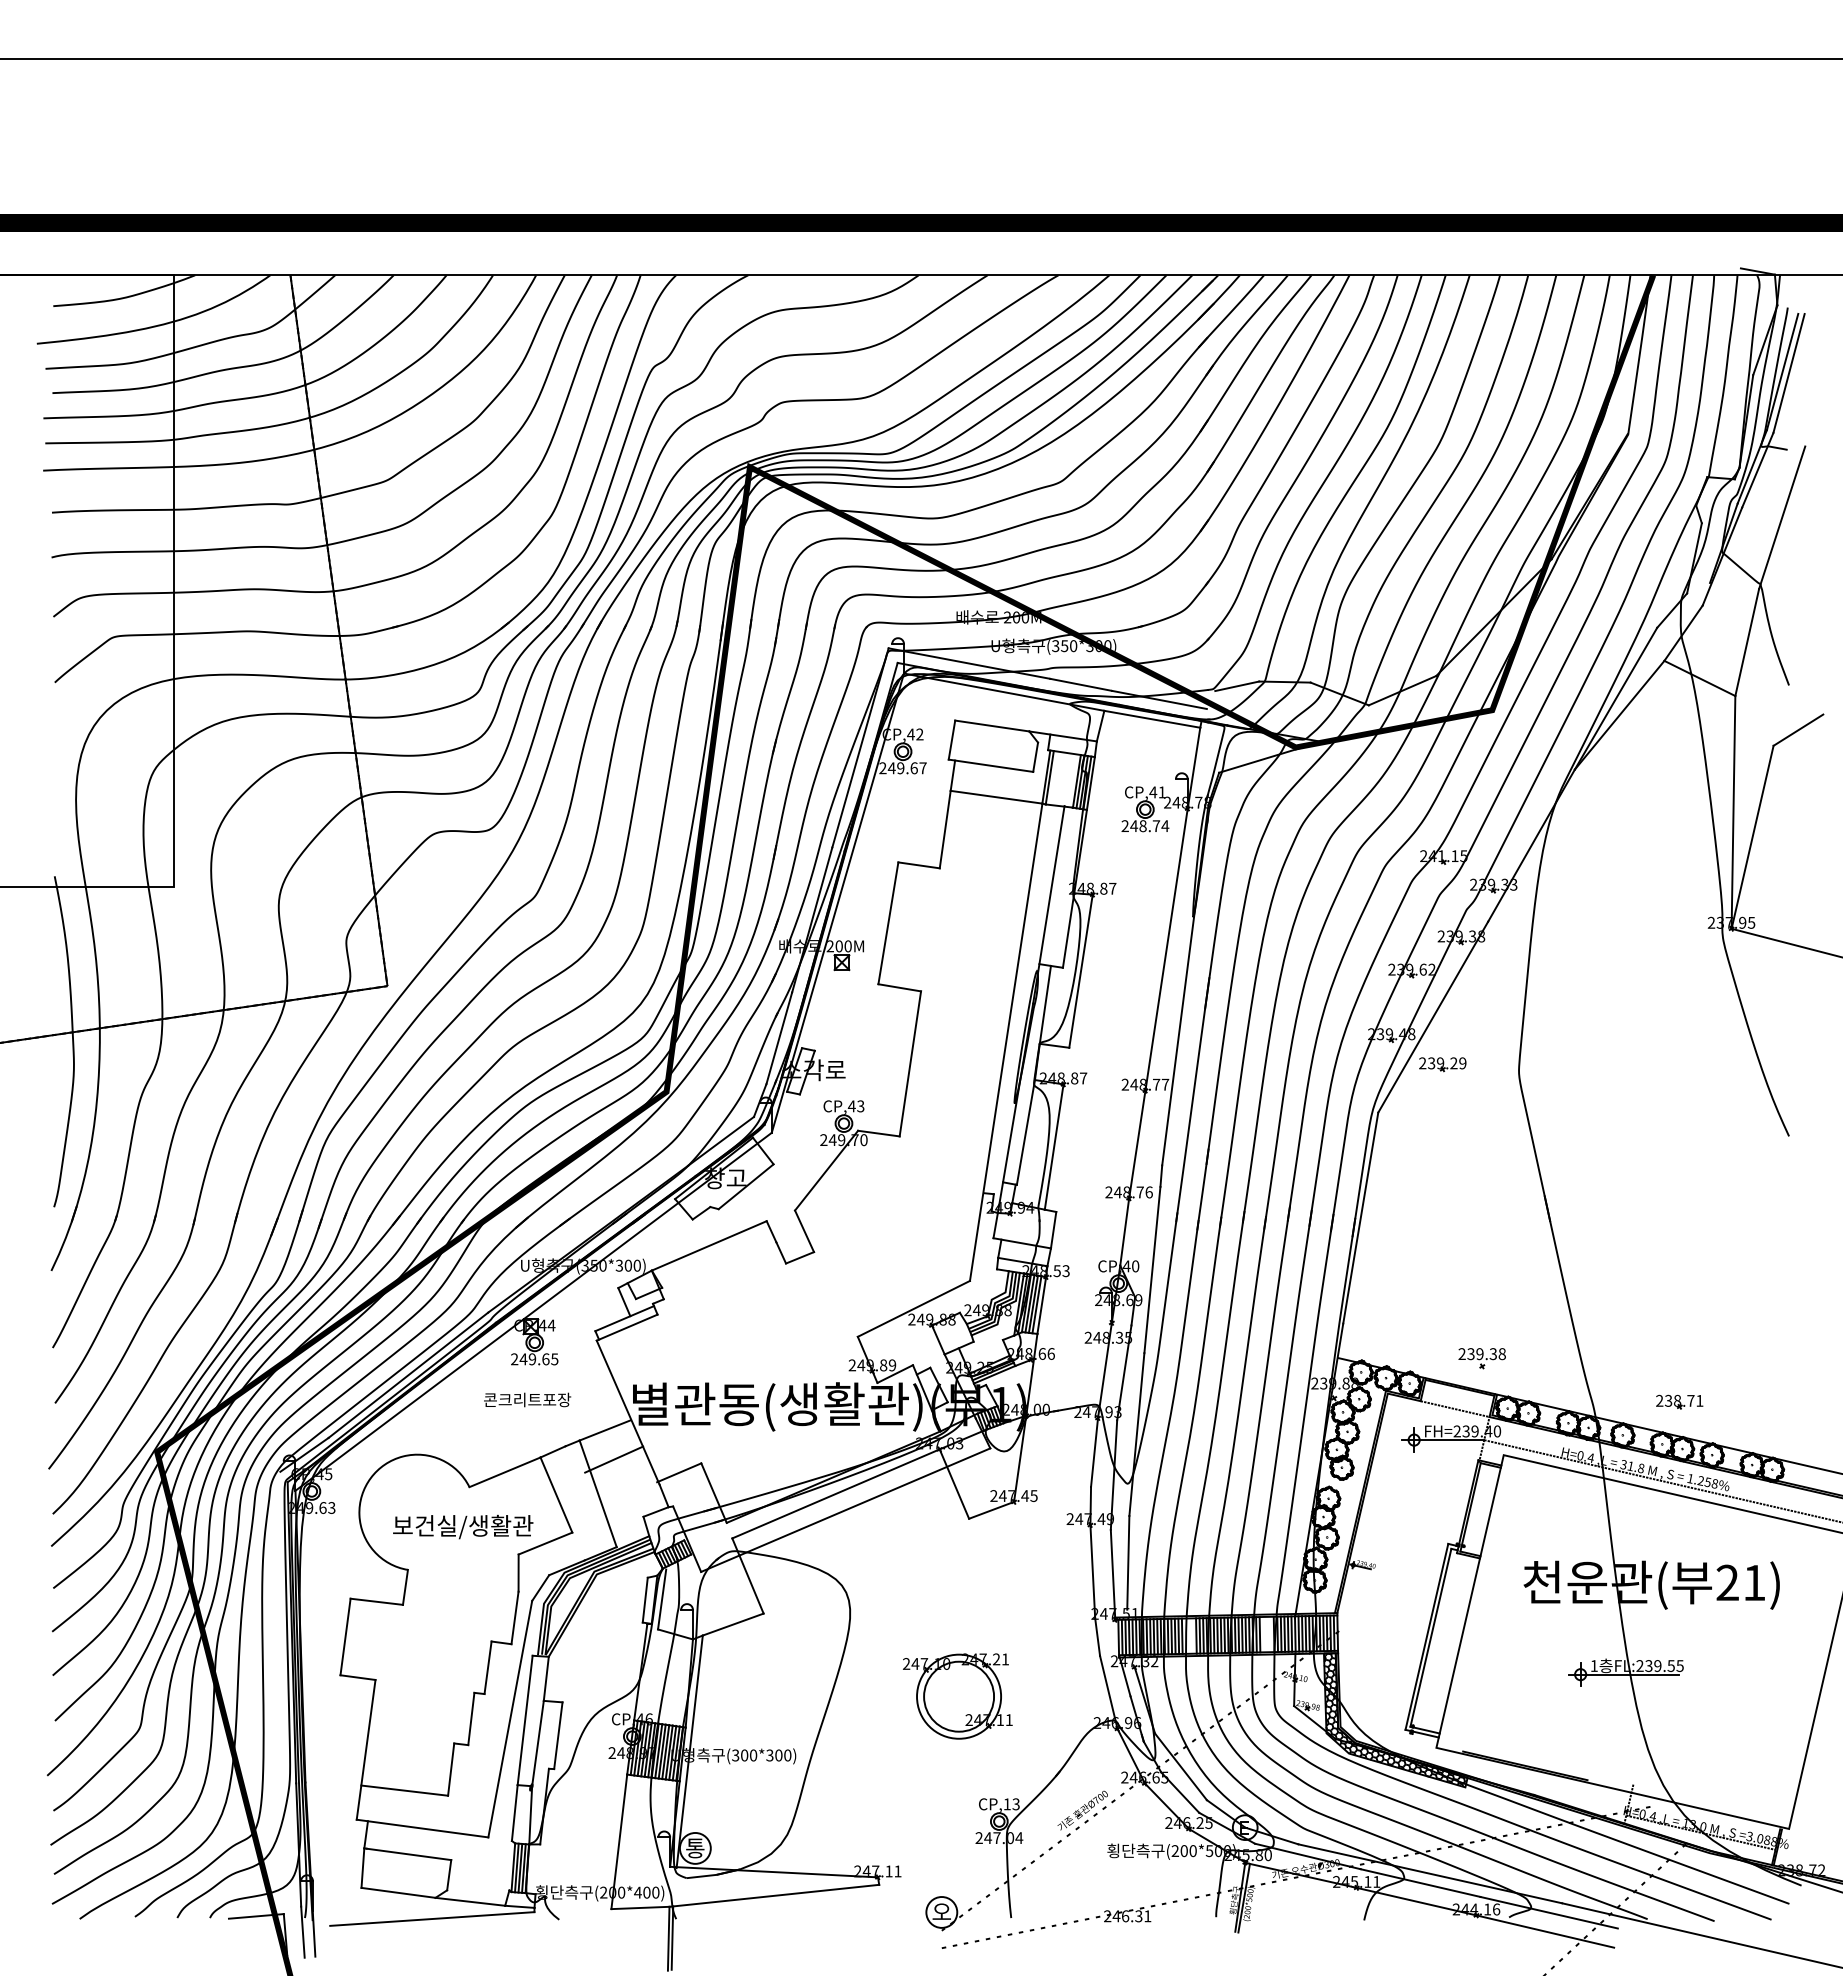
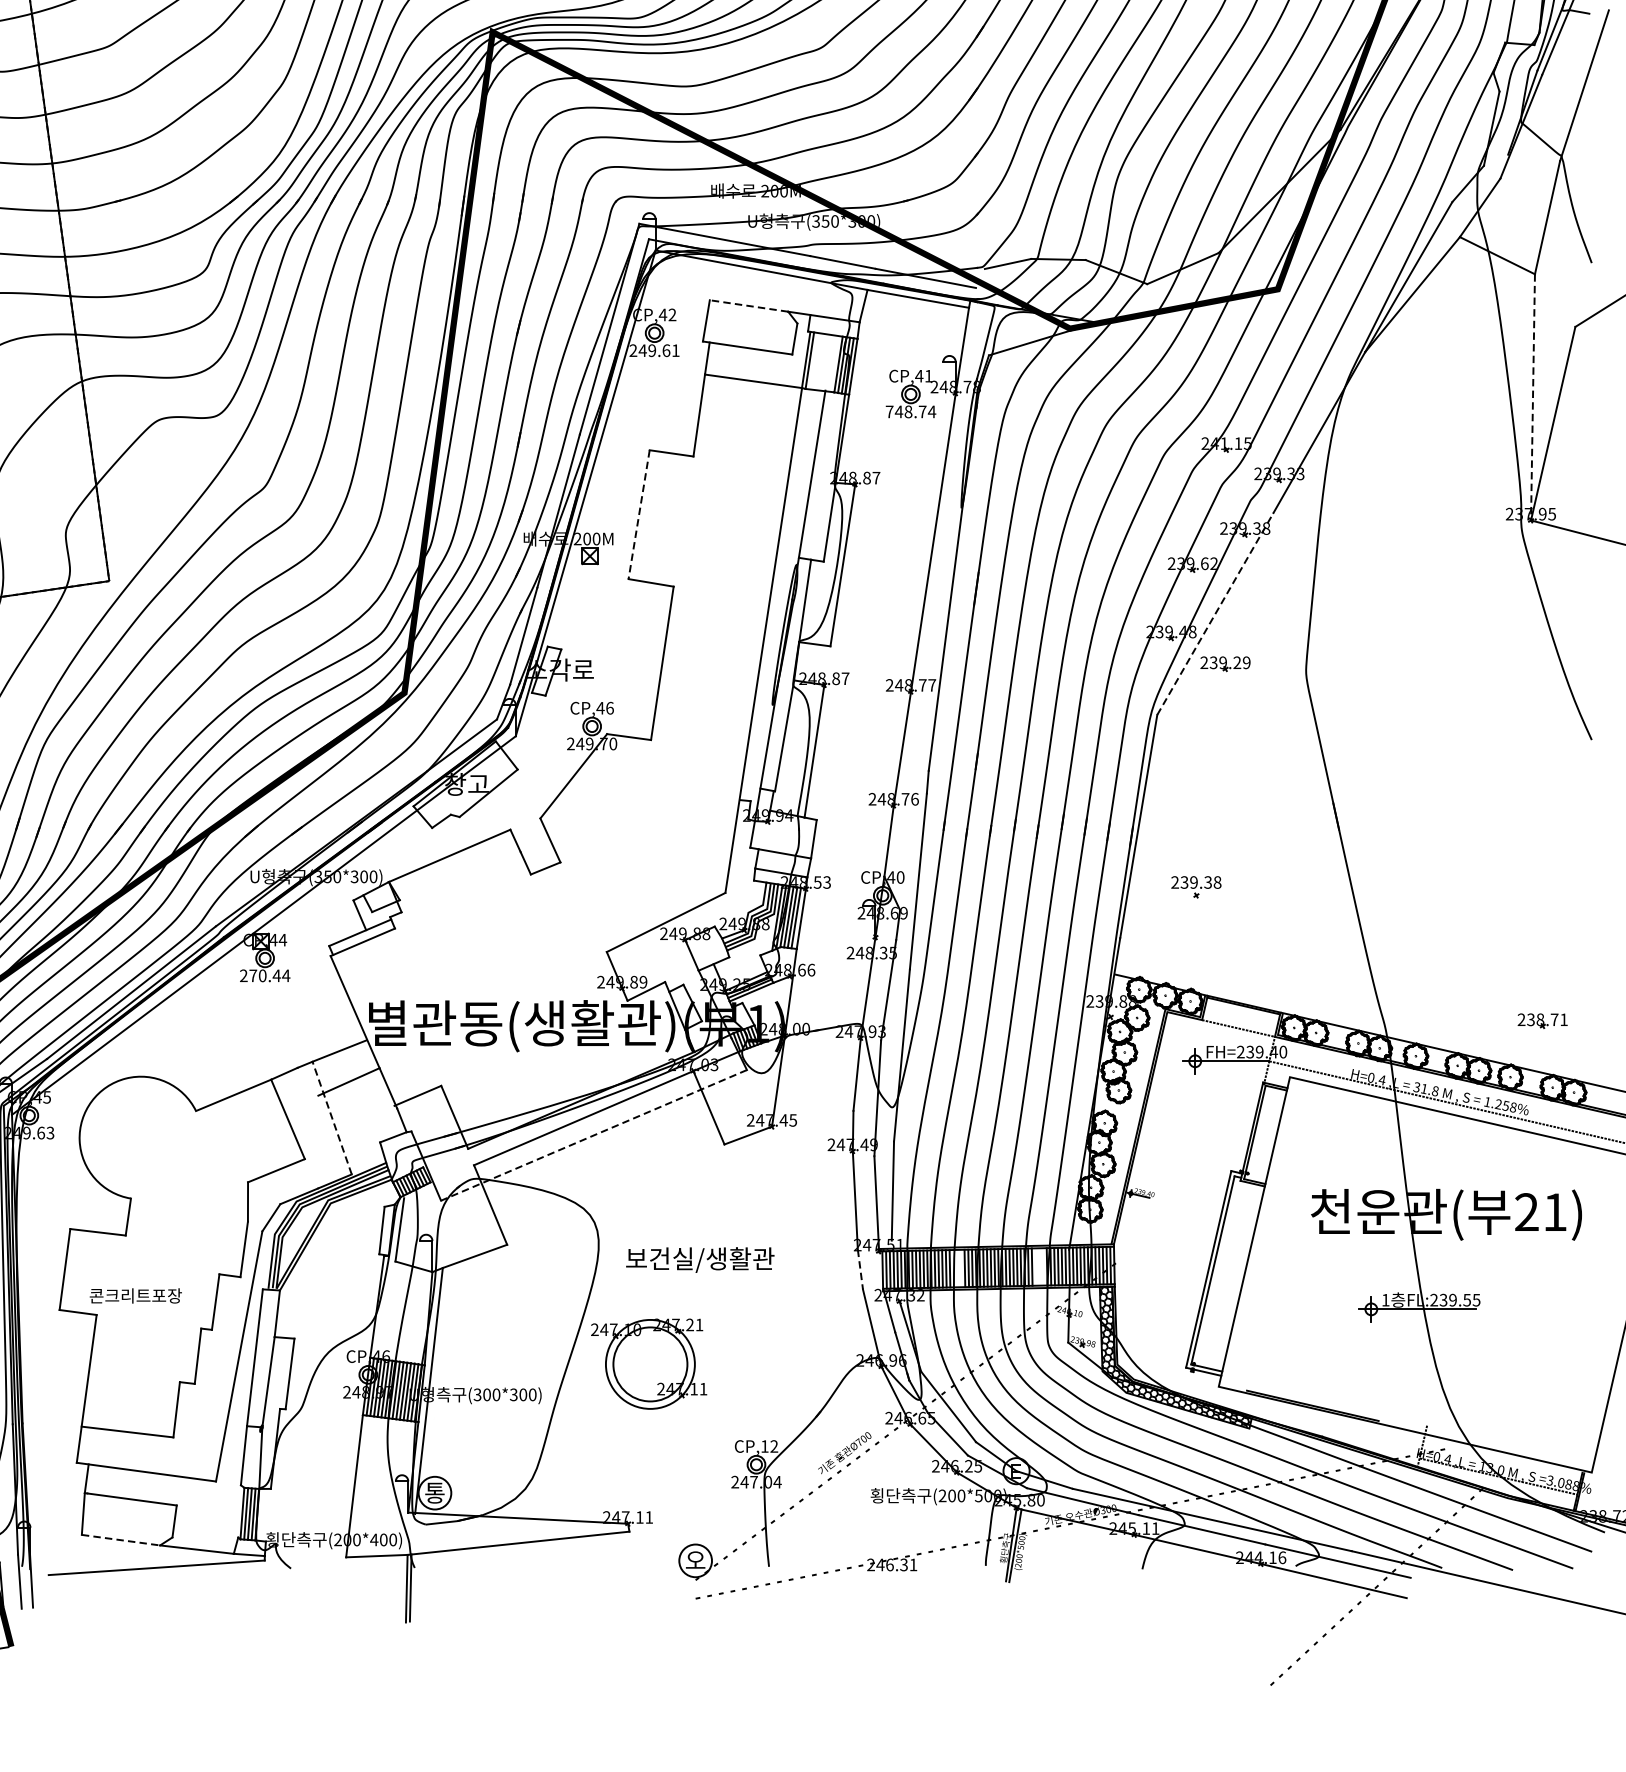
line: (991, 725) -> (748, 305), solid -> dashed
text: (922, 768) -> (675, 350), 249.67 -> 249.61
line: (1733, 812) -> (1533, 397), solid -> dashed
text: (1124, 825) -> (888, 411), 248.74 -> 748.74
line: (888, 923) -> (639, 514), solid -> dashed
line: (1433, 1016) -> (1215, 613), solid -> dashed
text: (860, 1106) -> (609, 708), CP,43 -> CP,46
part: (1481, 1358) -> (1195, 887), moved
text: (538, 1359) -> (269, 976), 249.65 -> 270.44
text: (527, 1399) -> (135, 1295), moved
part: (1679, 1401) -> (1542, 1020), moved
line: (598, 1493) -> (332, 1117), solid -> dashed
line: (845, 1510) -> (593, 1135), solid -> dashed
text: (463, 1526) -> (700, 1259), moved
line: (1097, 1637) -> (860, 1270), solid -> dashed
part: (957, 1696) -> (648, 1364), moved
text: (1015, 1804) -> (773, 1446), CP,13 -> CP,12
line: (399, 1892) -> (122, 1539), solid -> dashed

